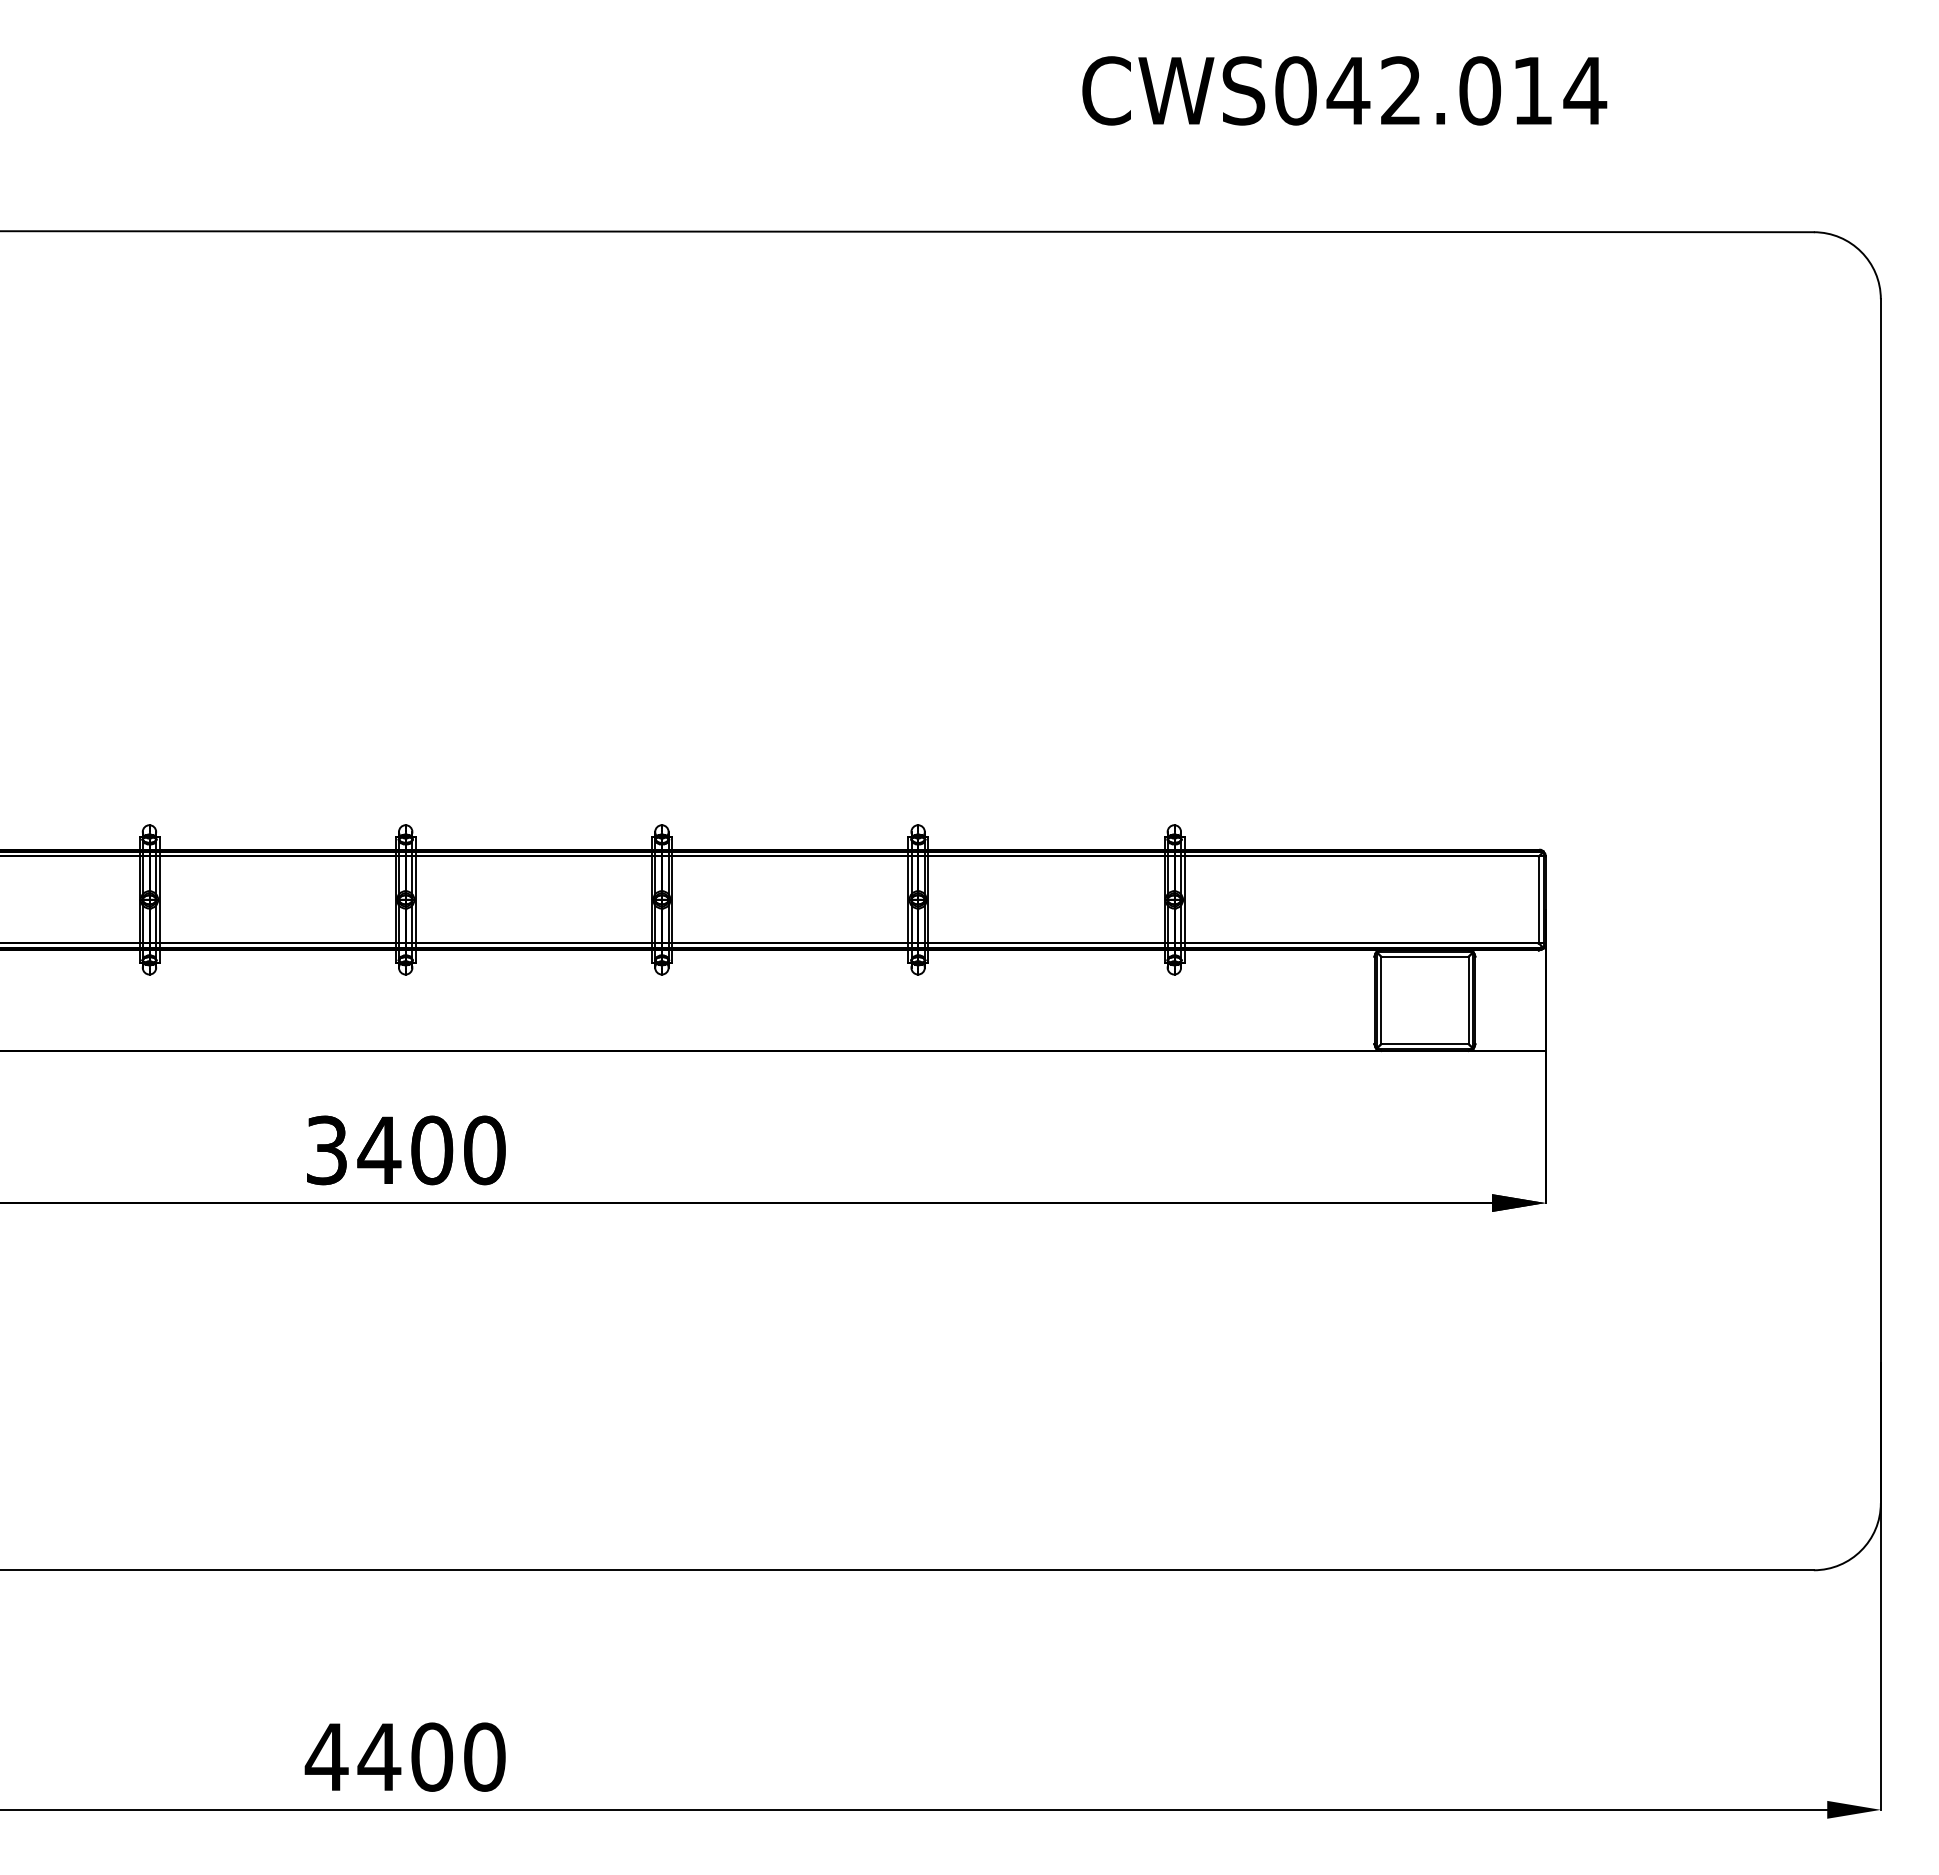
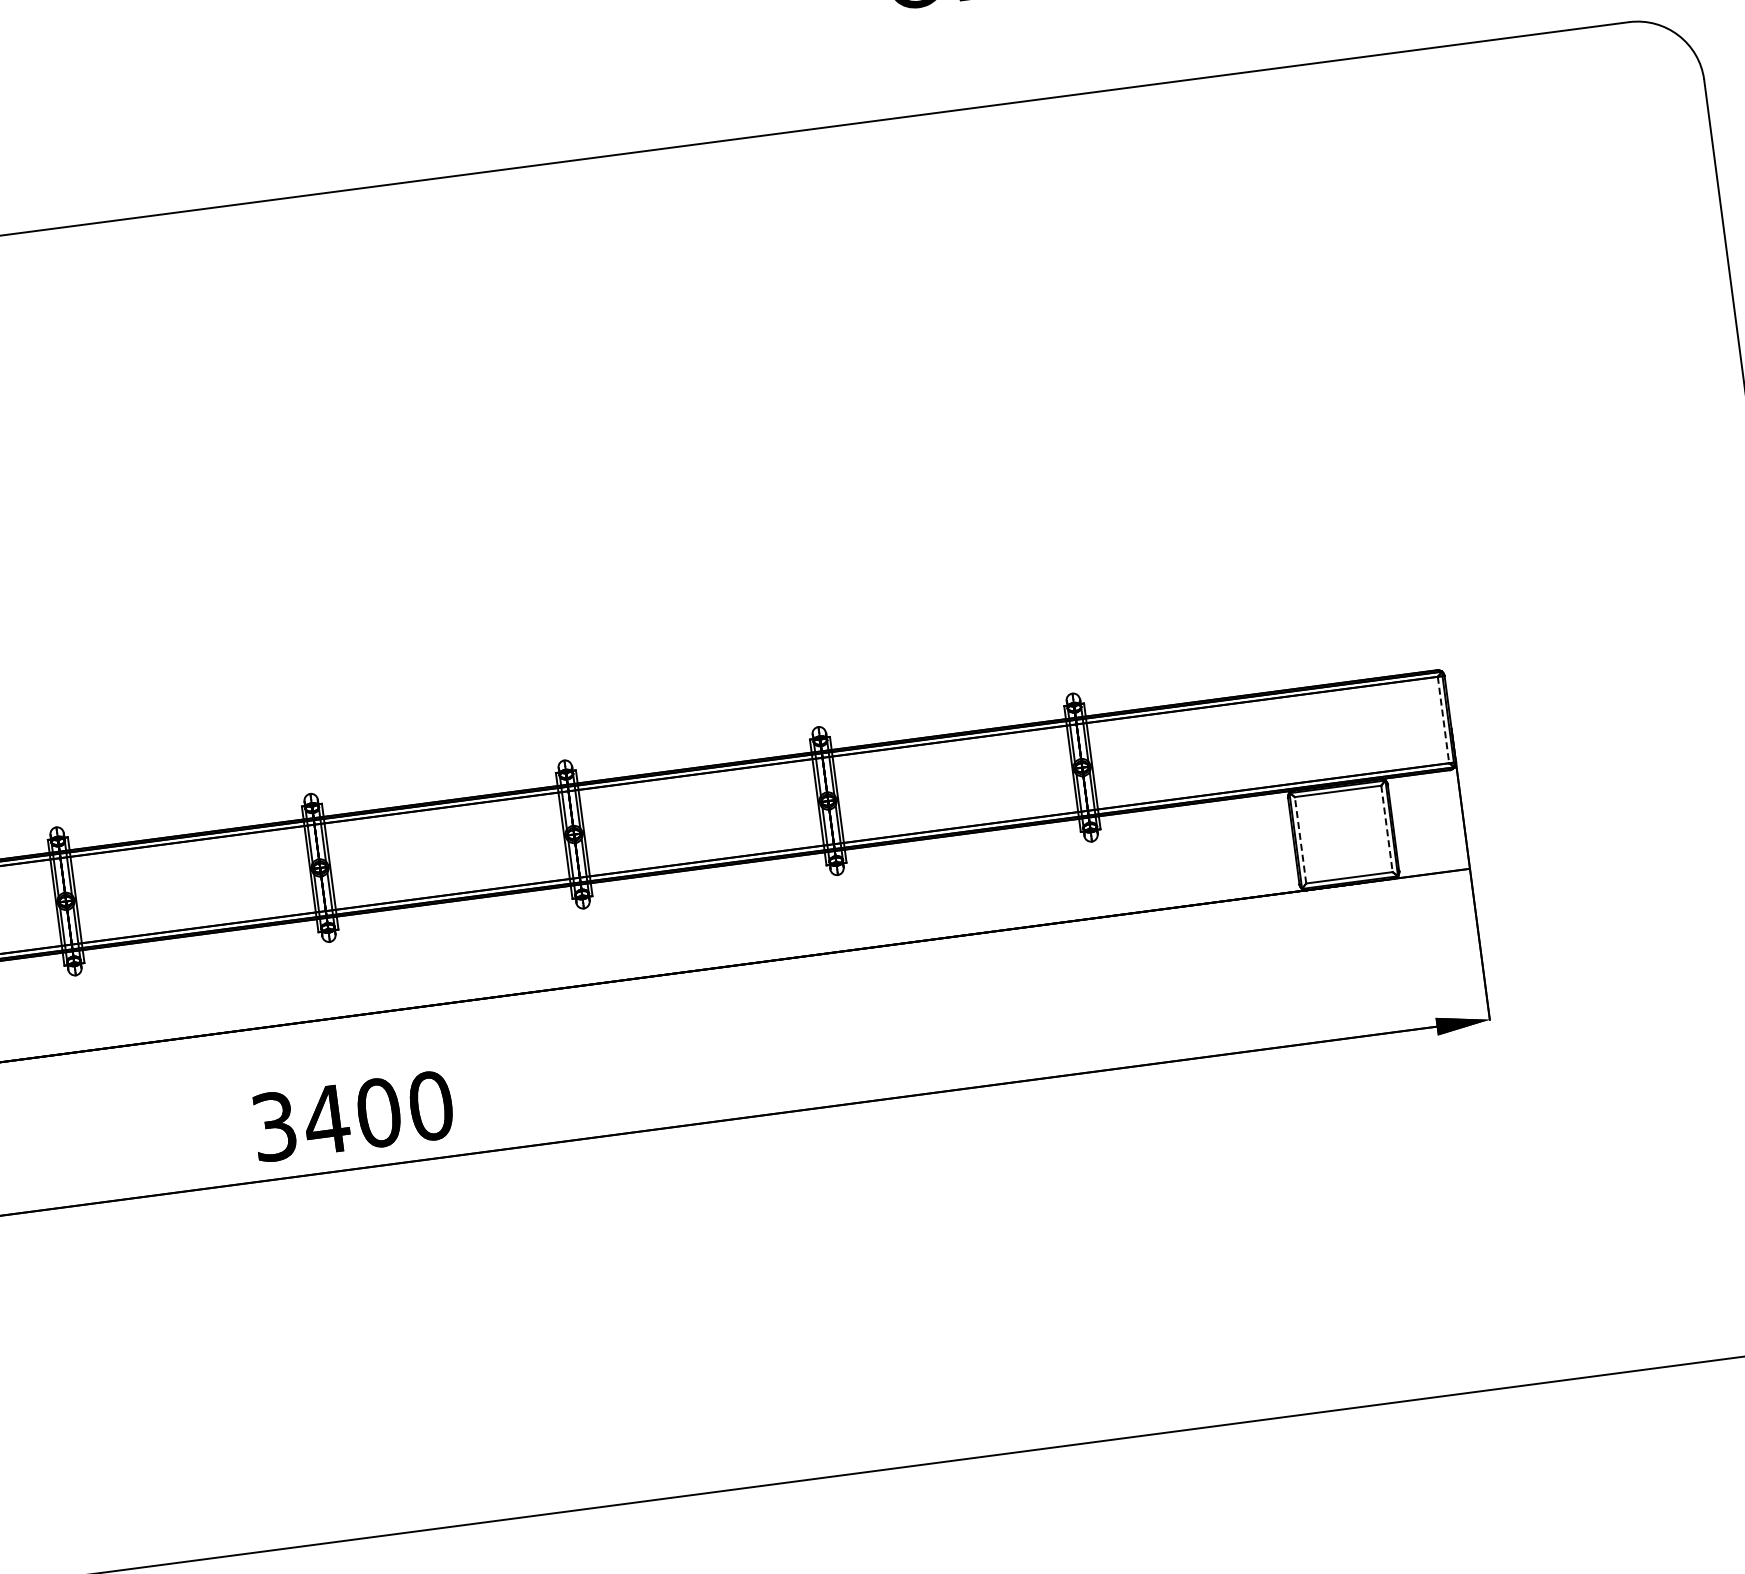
line: (1538, 899) -> (1443, 719), solid -> dashed
line: (1381, 1000) -> (1300, 840), solid -> dashed
line: (1468, 1000) -> (1386, 828), solid -> dashed

